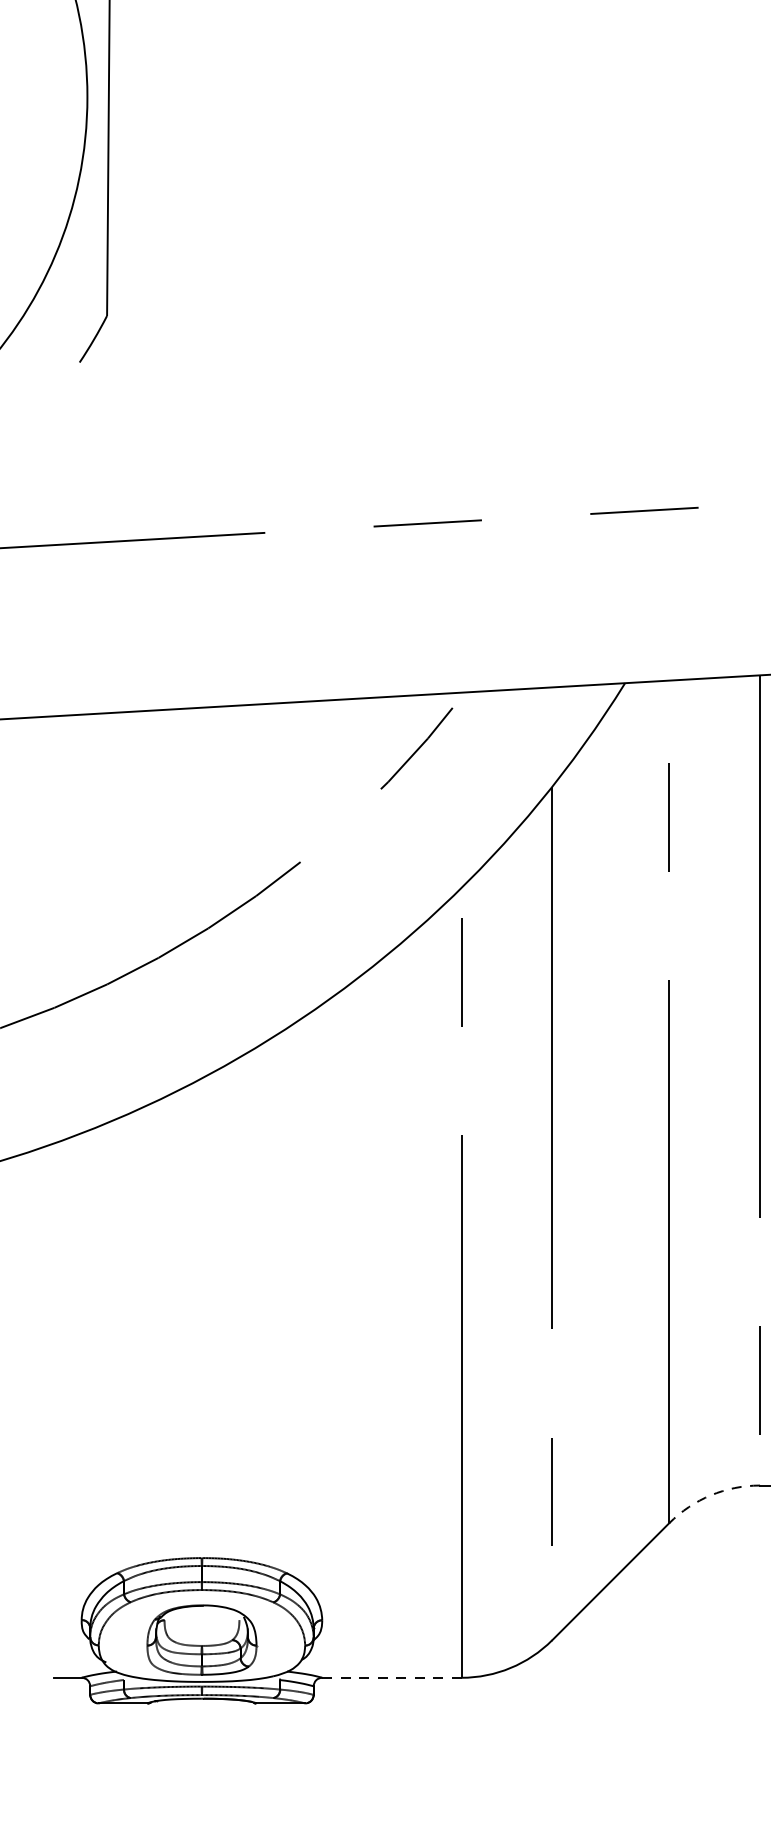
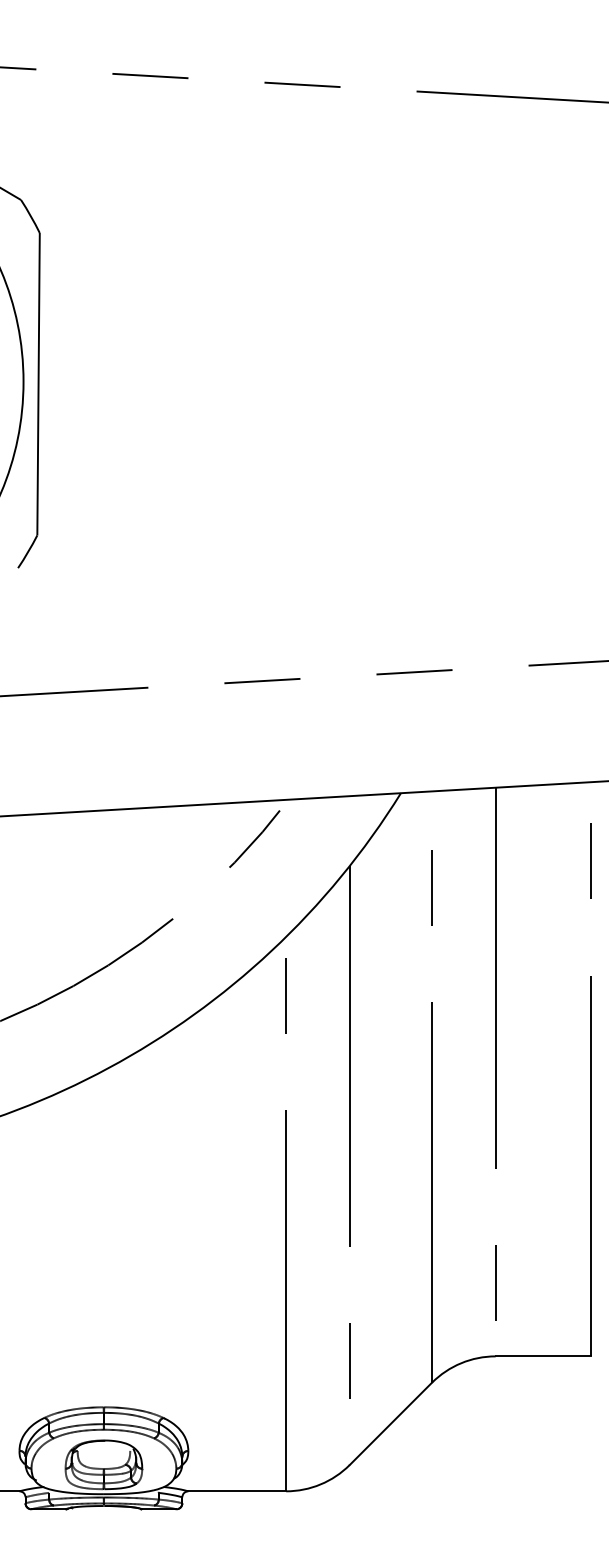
arc: (711, 1495) -> (461, 1363), dashed -> solid
line: (392, 1678) -> (237, 1491), dashed -> solid

